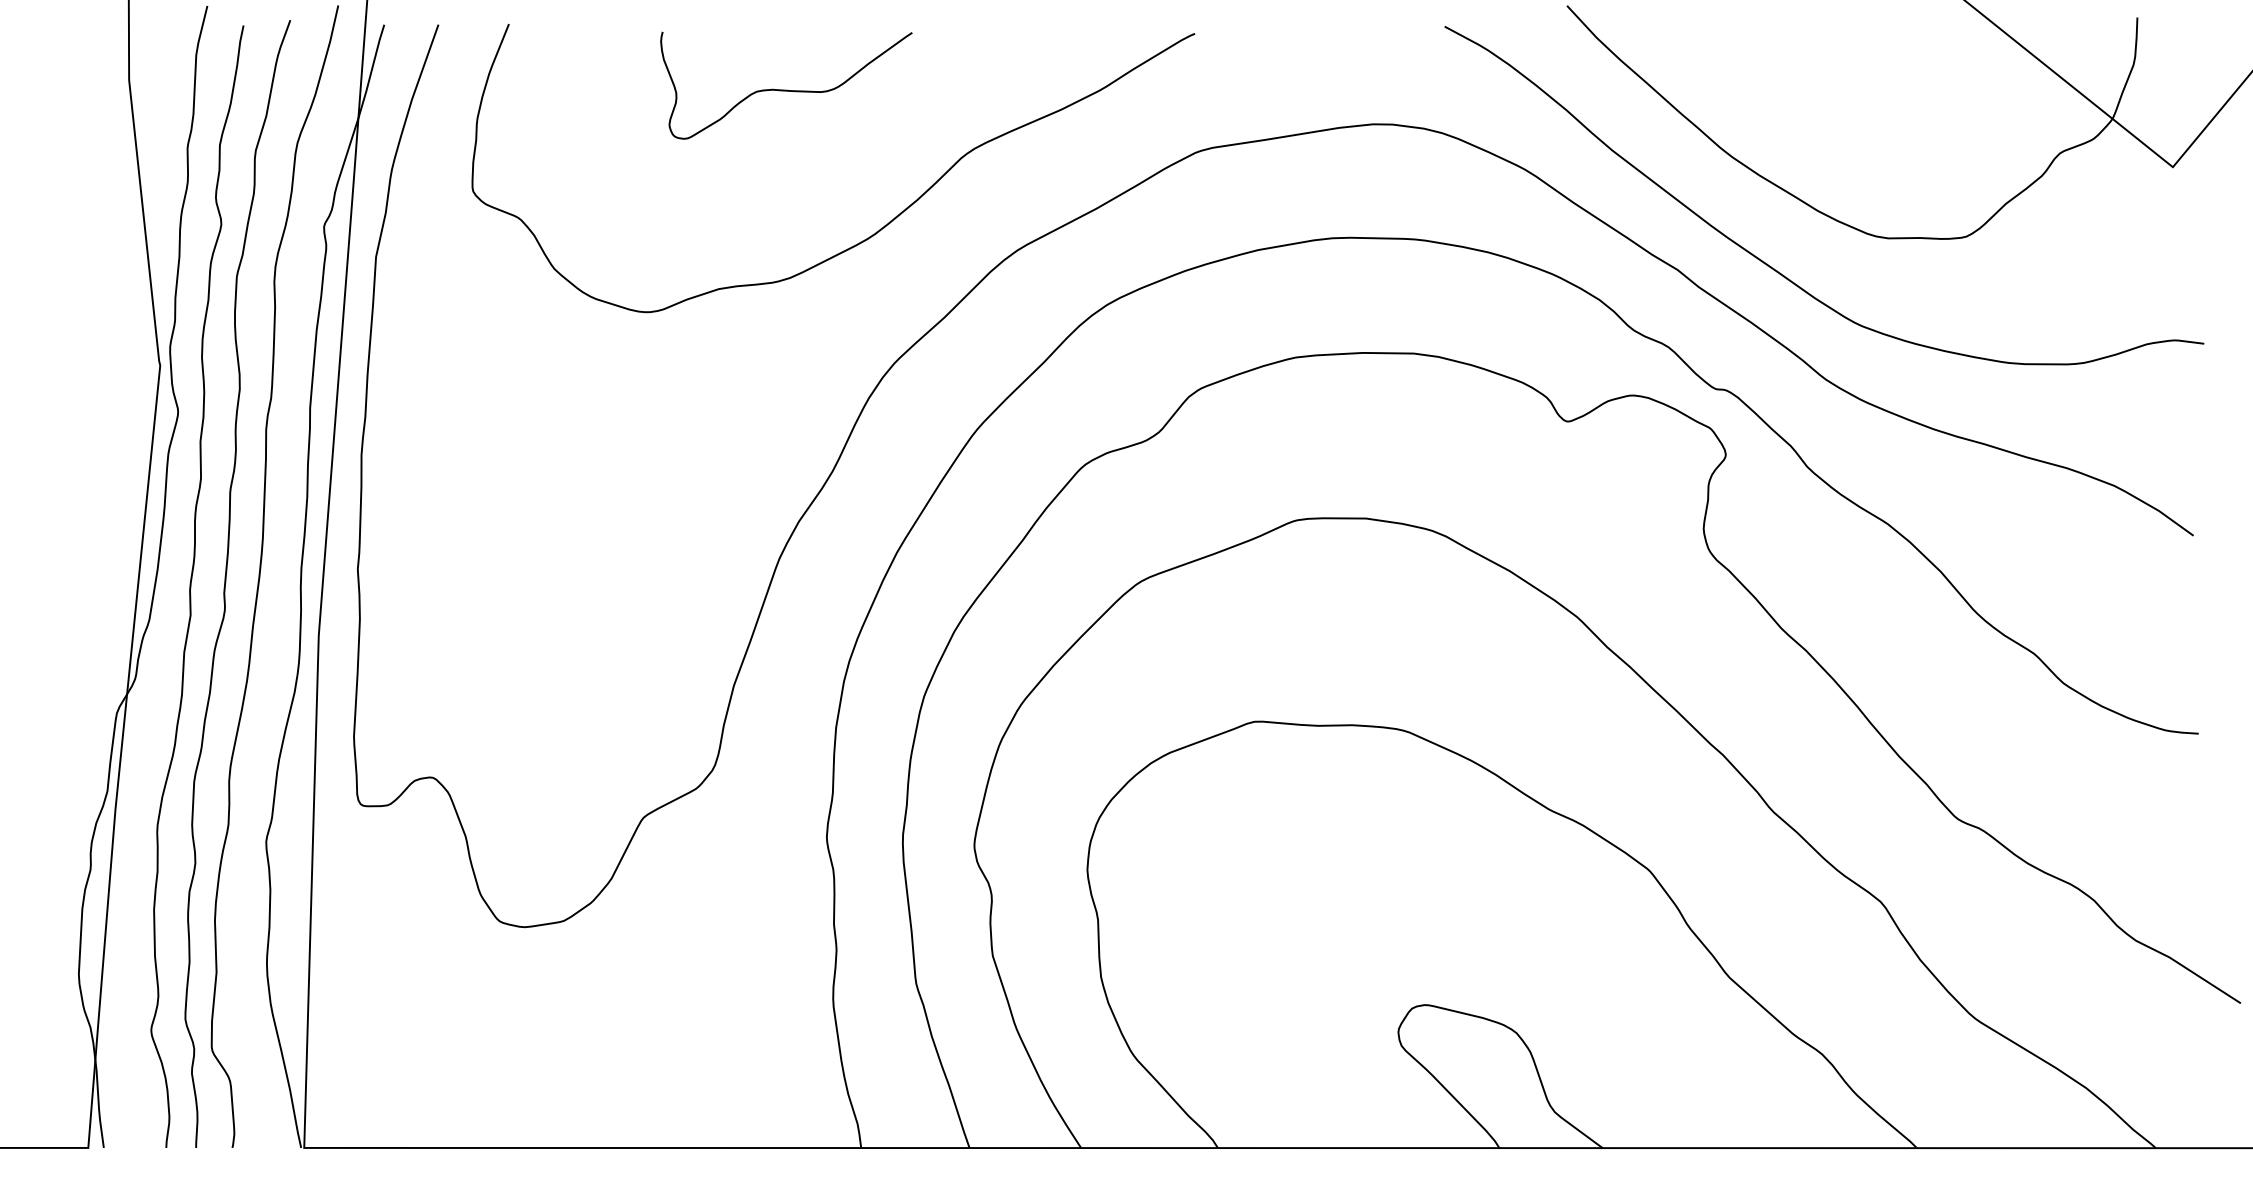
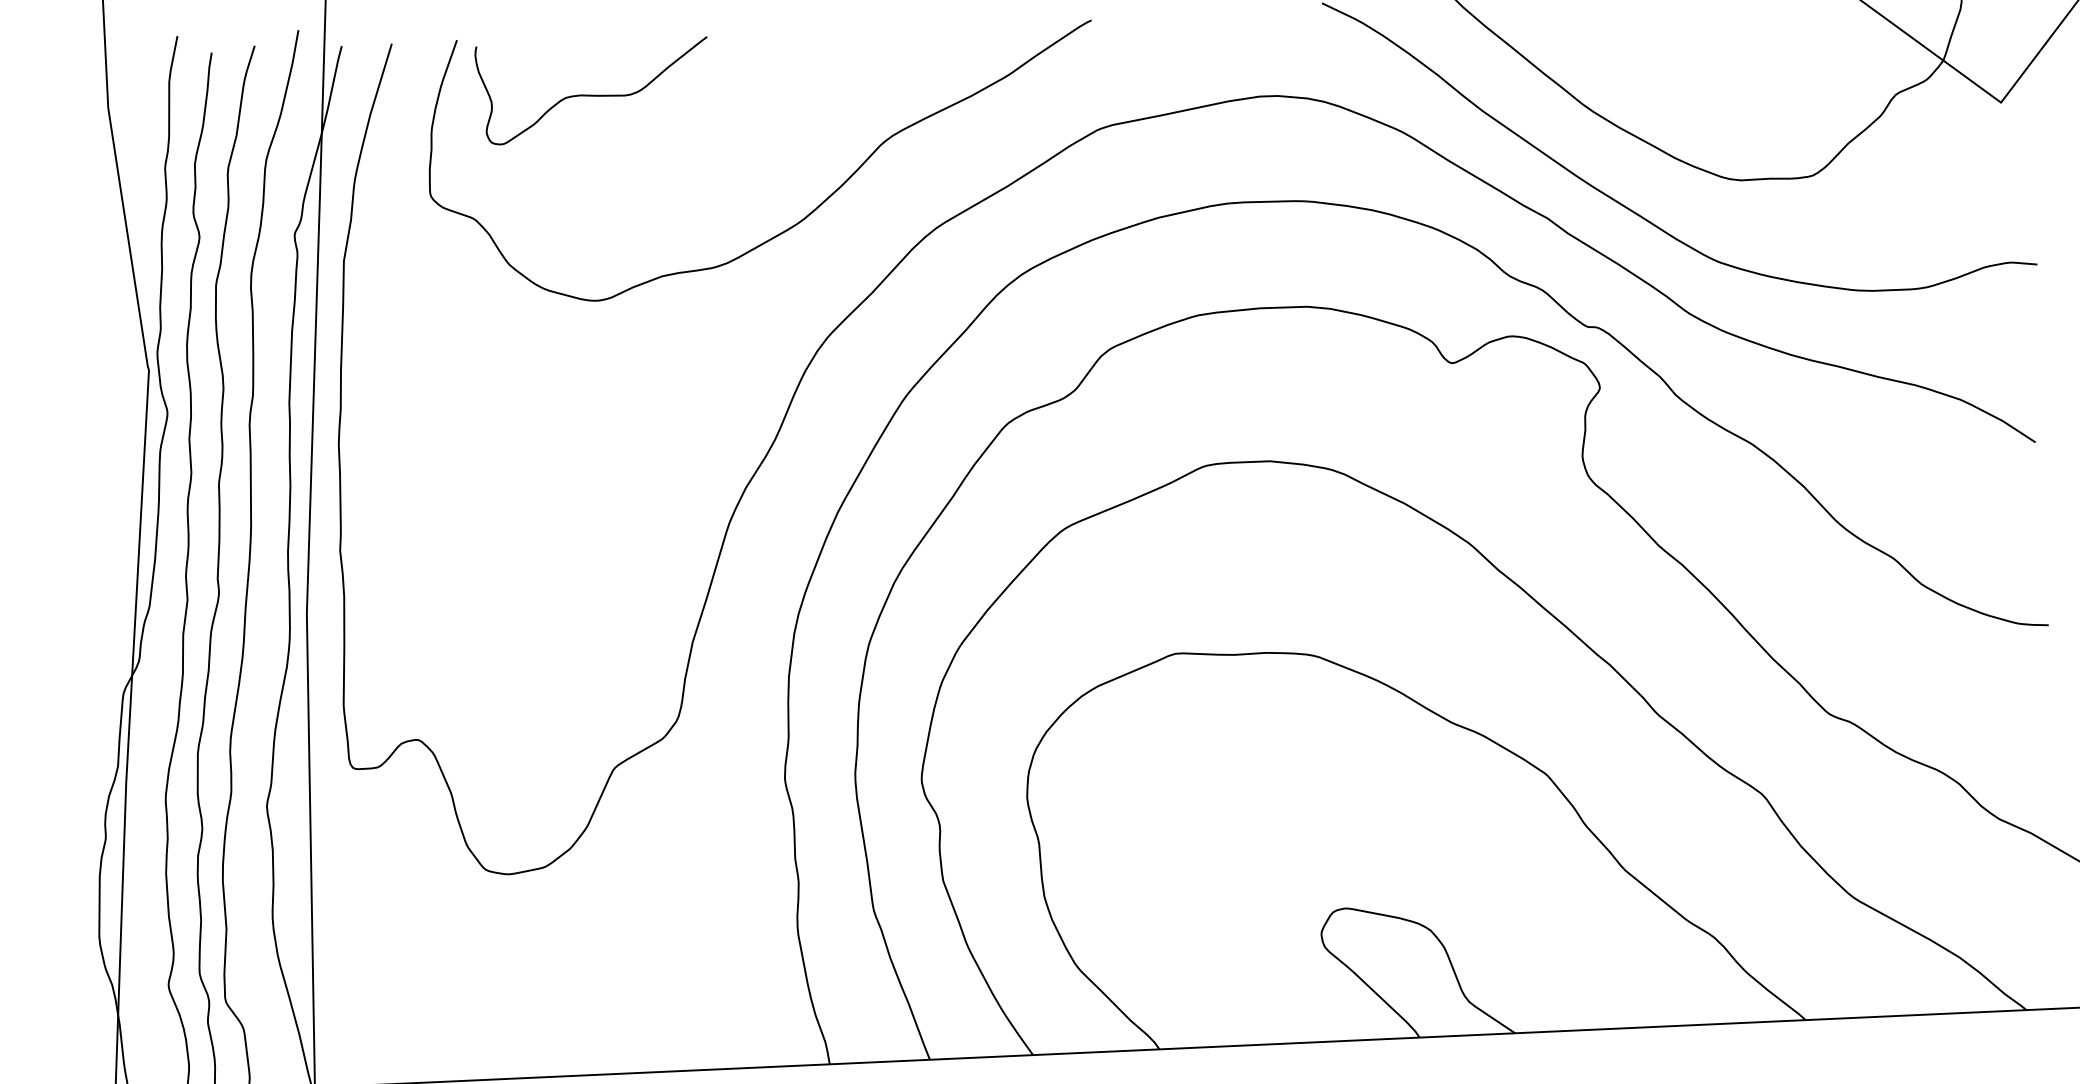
curve: (786, 89) -> (593, 94), moved

